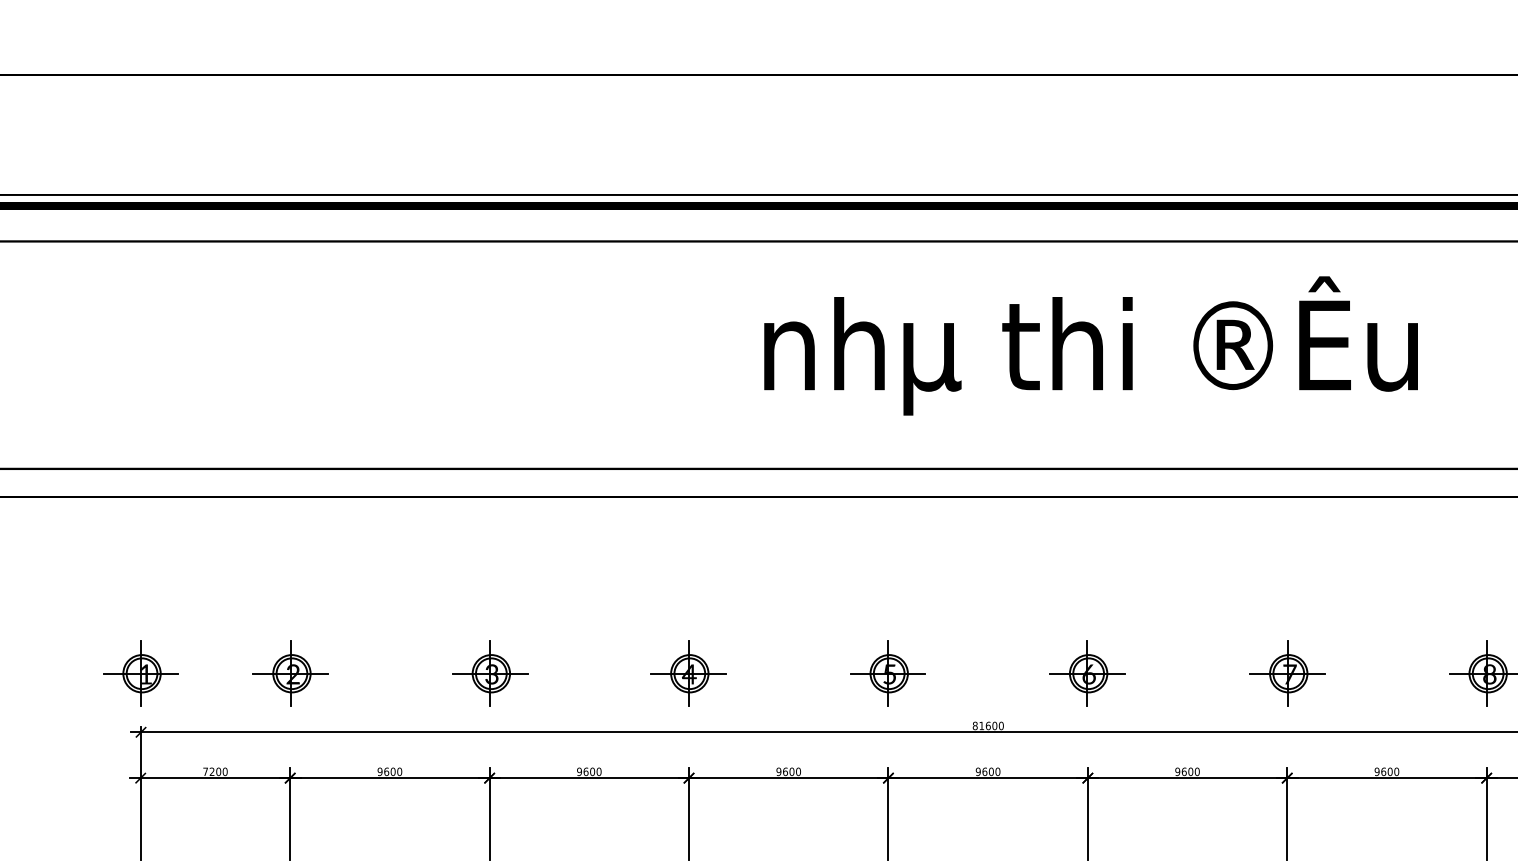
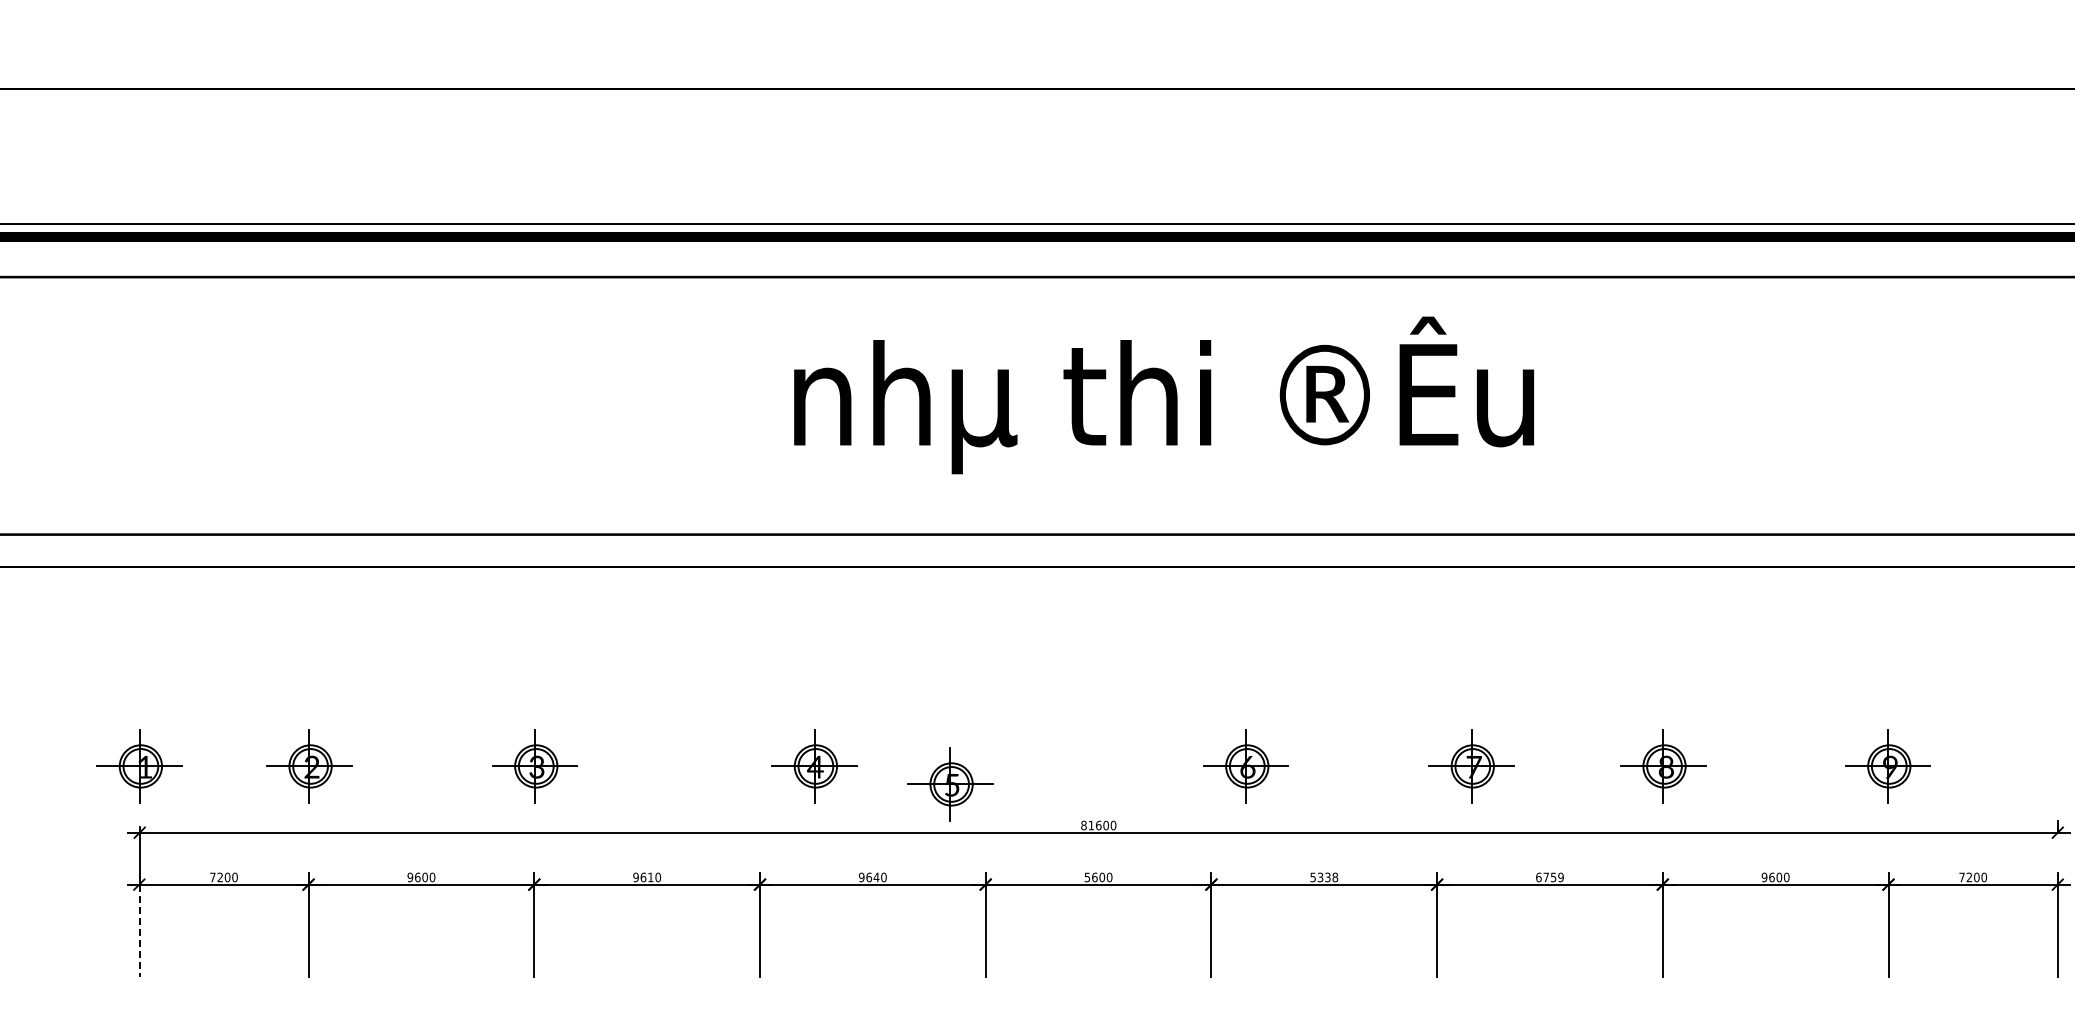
text: (1090, 346) -> (1163, 395), moved
part: (688, 673) -> (814, 766), moved
part: (888, 673) -> (950, 784), moved
part: (1087, 673) -> (1245, 766), moved
part: (1287, 673) -> (1471, 766), moved
text: (978, 770) -> (1087, 876), 9600 -> 5600
text: (592, 771) -> (650, 877), 9600 -> 9610
text: (791, 771) -> (876, 877), 9600 -> 9640
text: (1187, 771) -> (1324, 877), 9600 -> 5338
text: (1386, 771) -> (1549, 877), 9600 -> 6759
line: (140, 819) -> (139, 931), solid -> dashed

